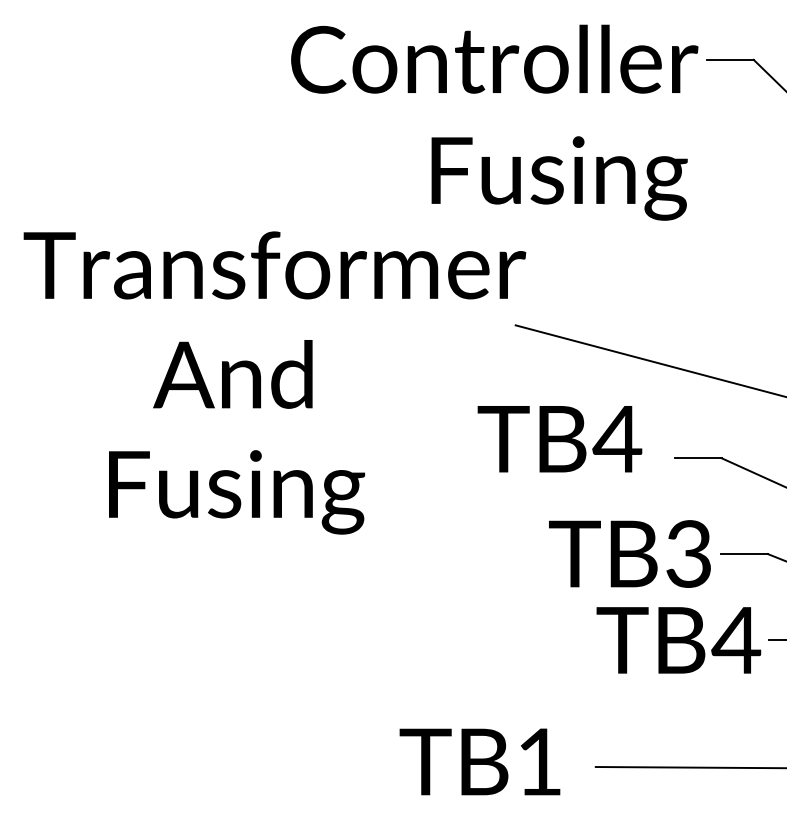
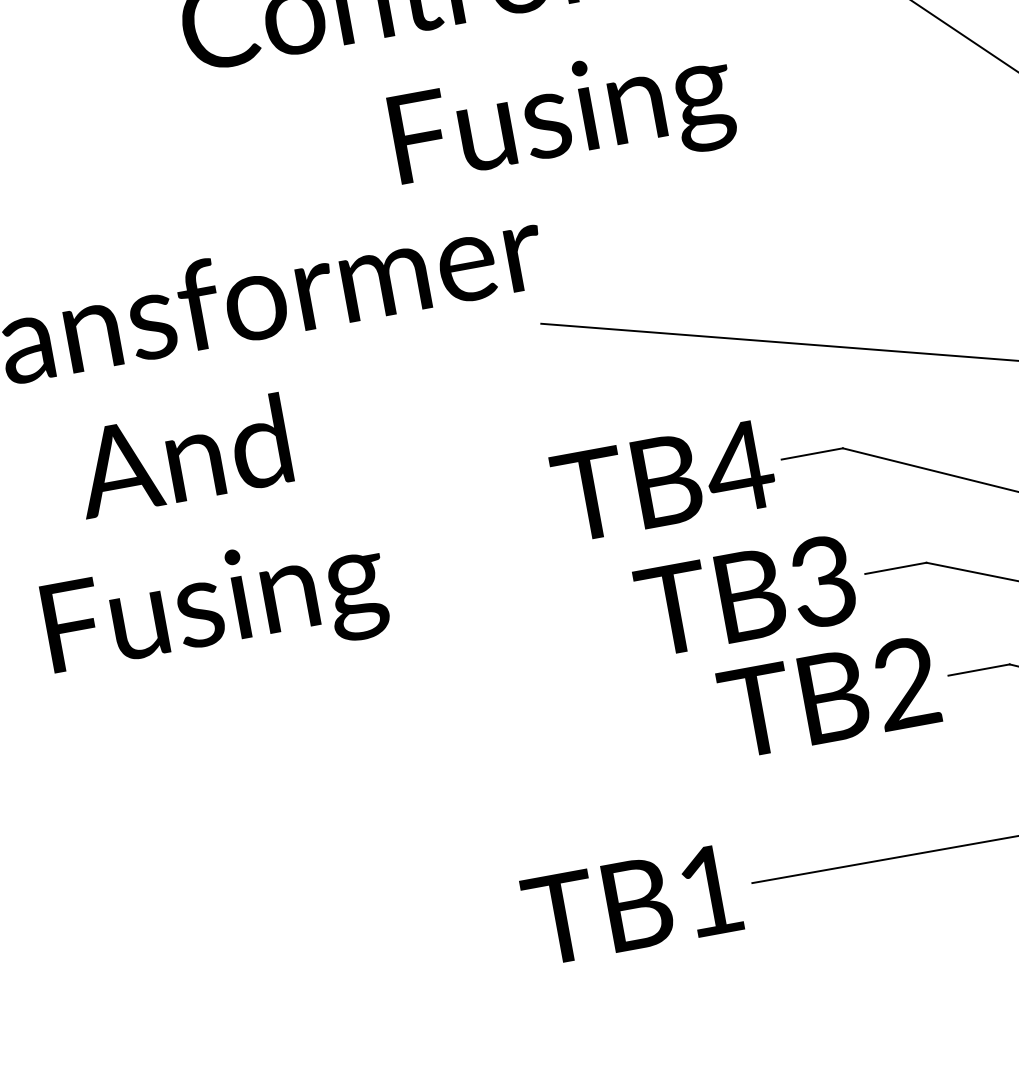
text: (559, 439) -> (663, 481), moved
text: (736, 639) -> (906, 682), TB4 -> TB2
text: (479, 761) -> (631, 904), moved

